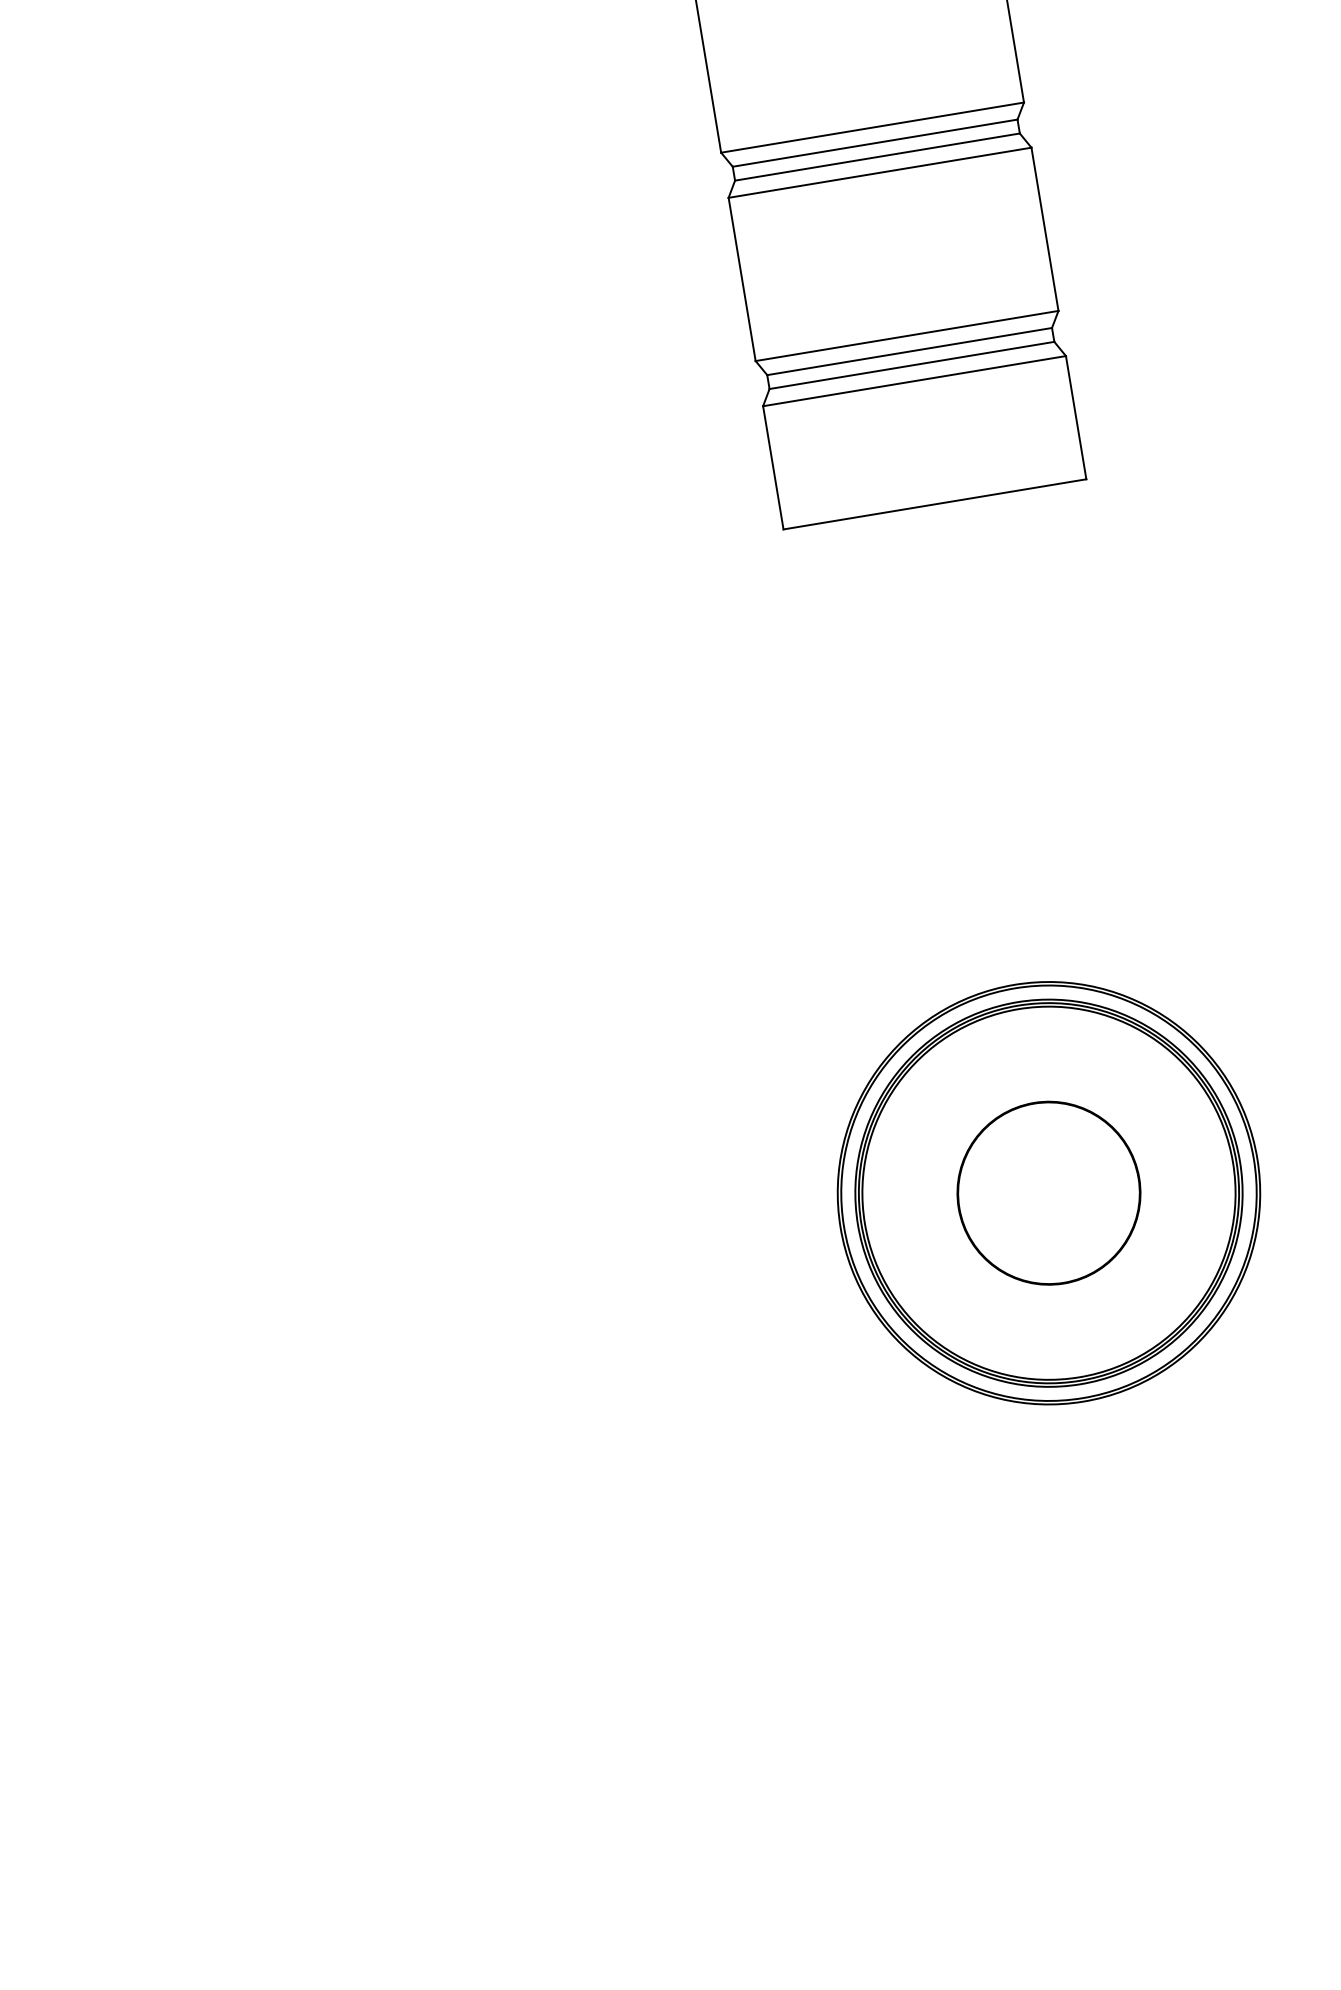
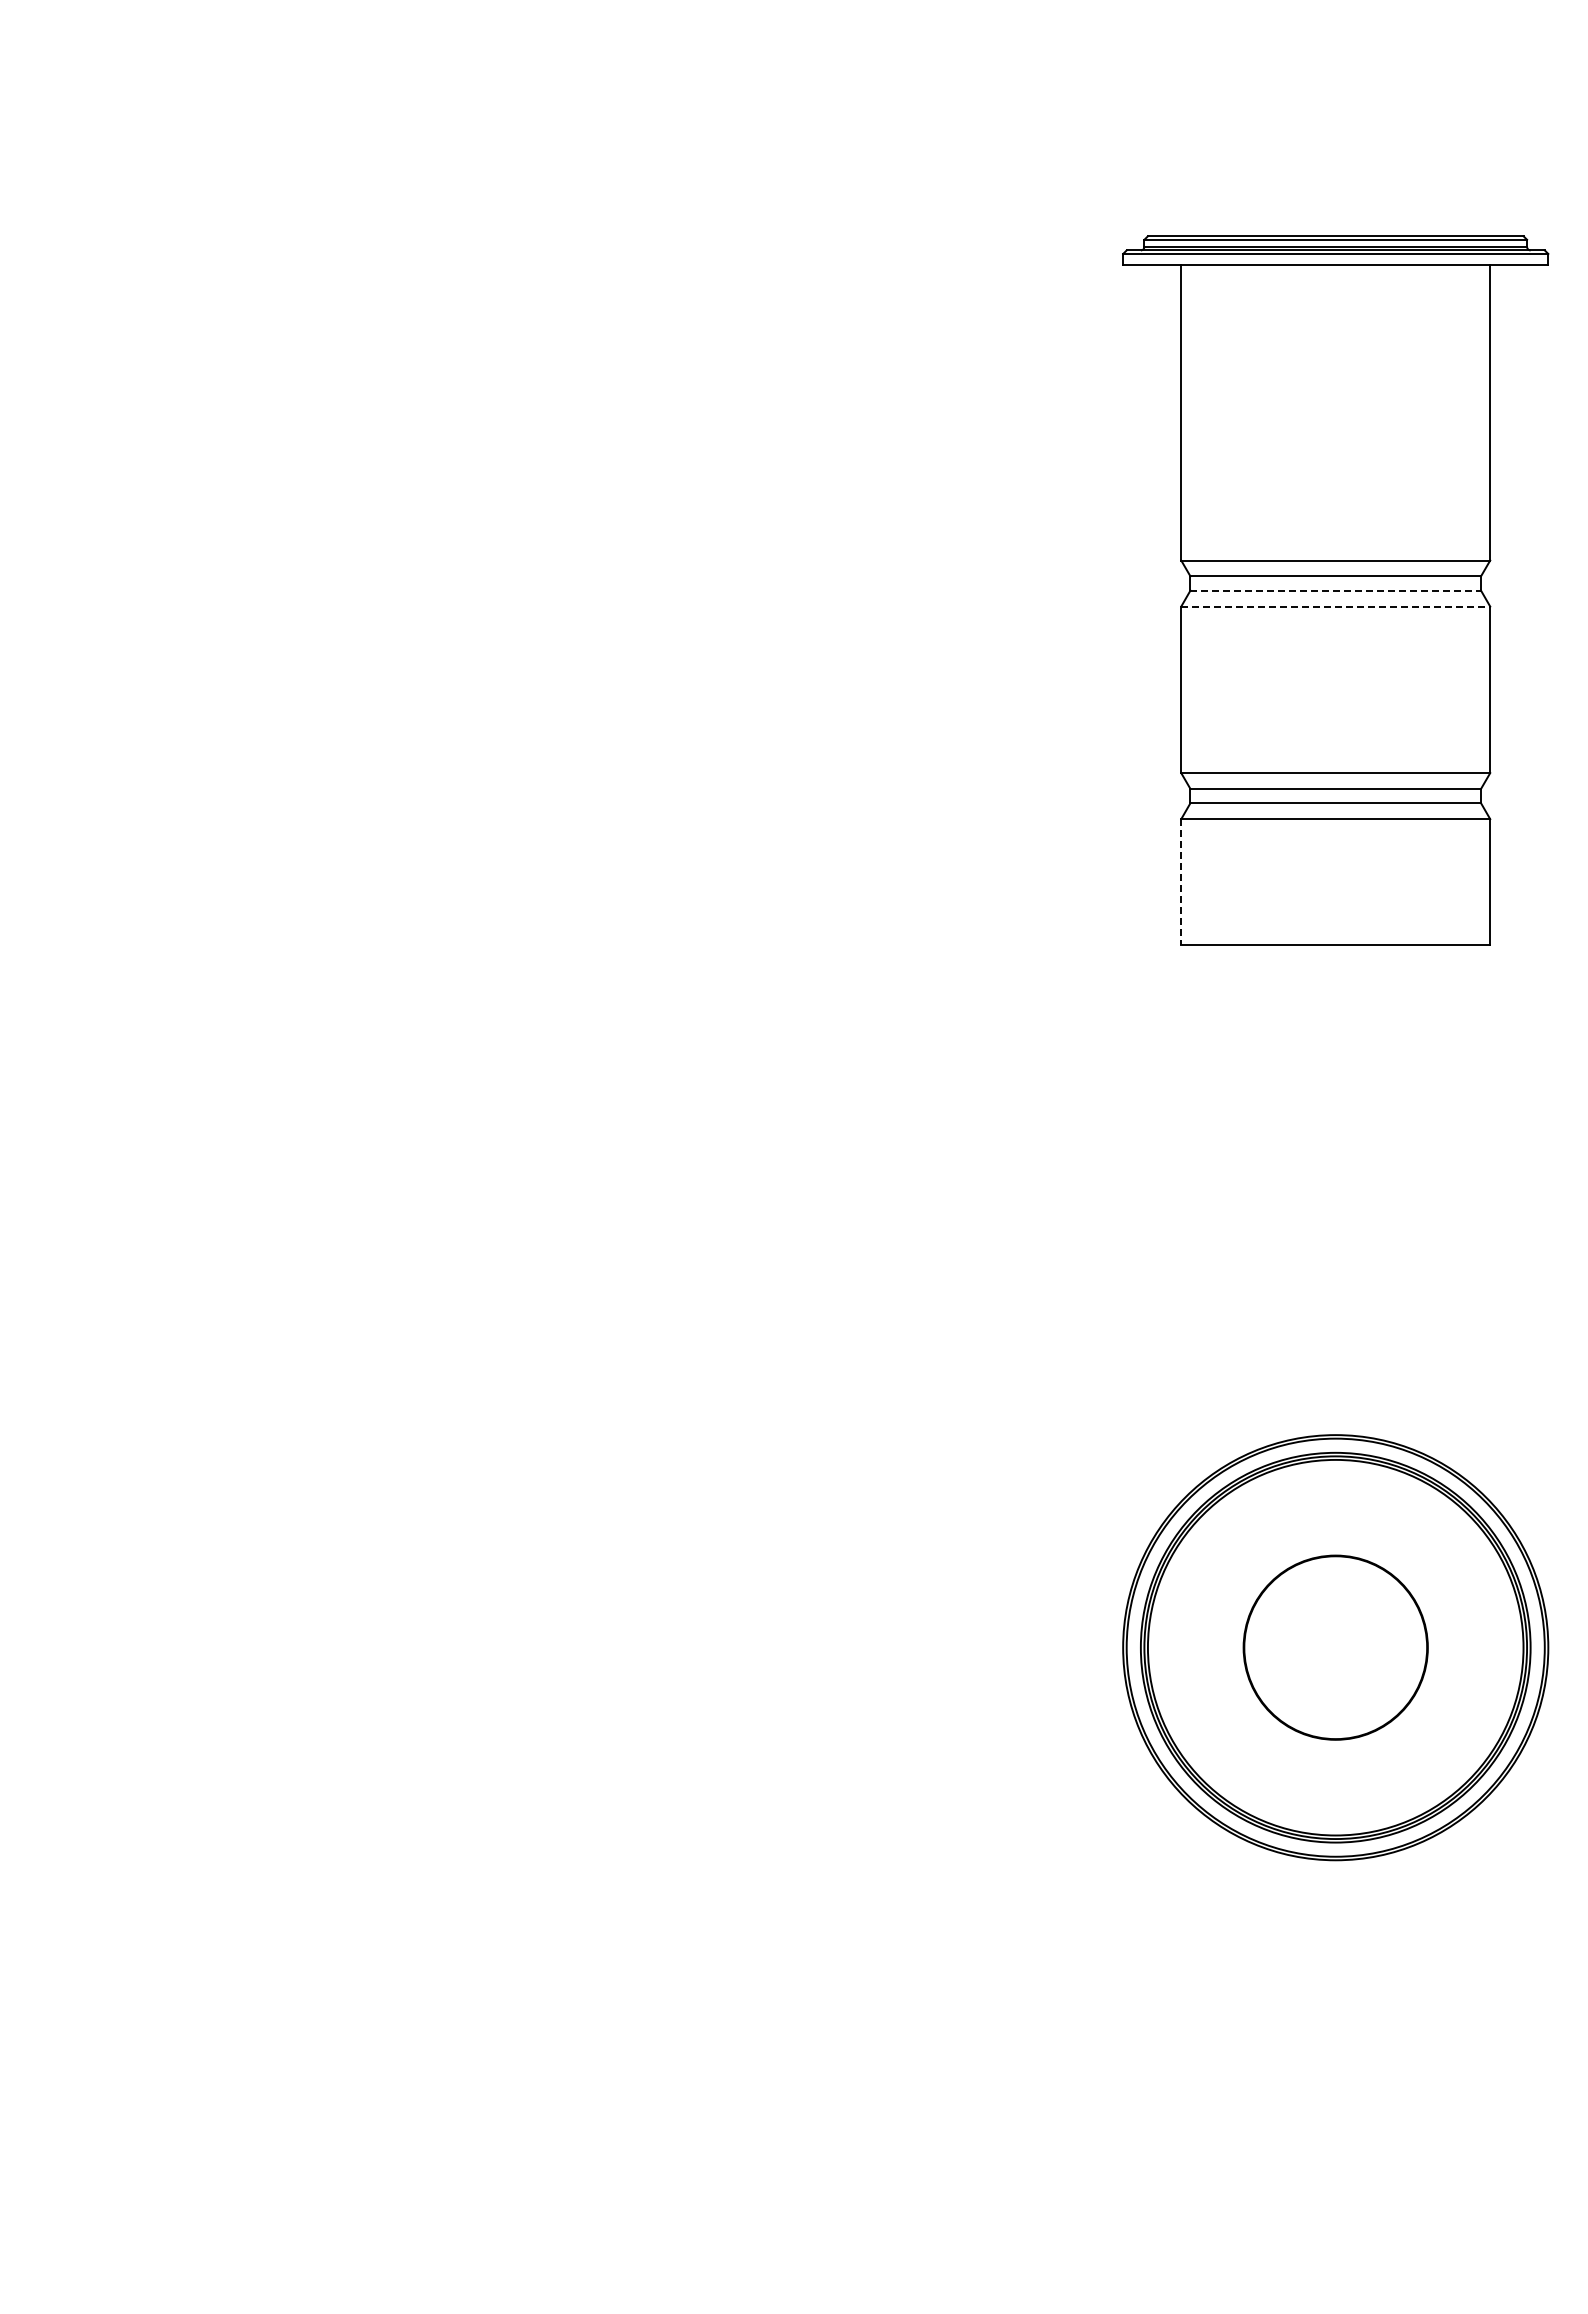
line: (878, 156) -> (1336, 590), solid -> dashed
line: (880, 172) -> (1336, 606), solid -> dashed
line: (773, 468) -> (1181, 882), solid -> dashed

